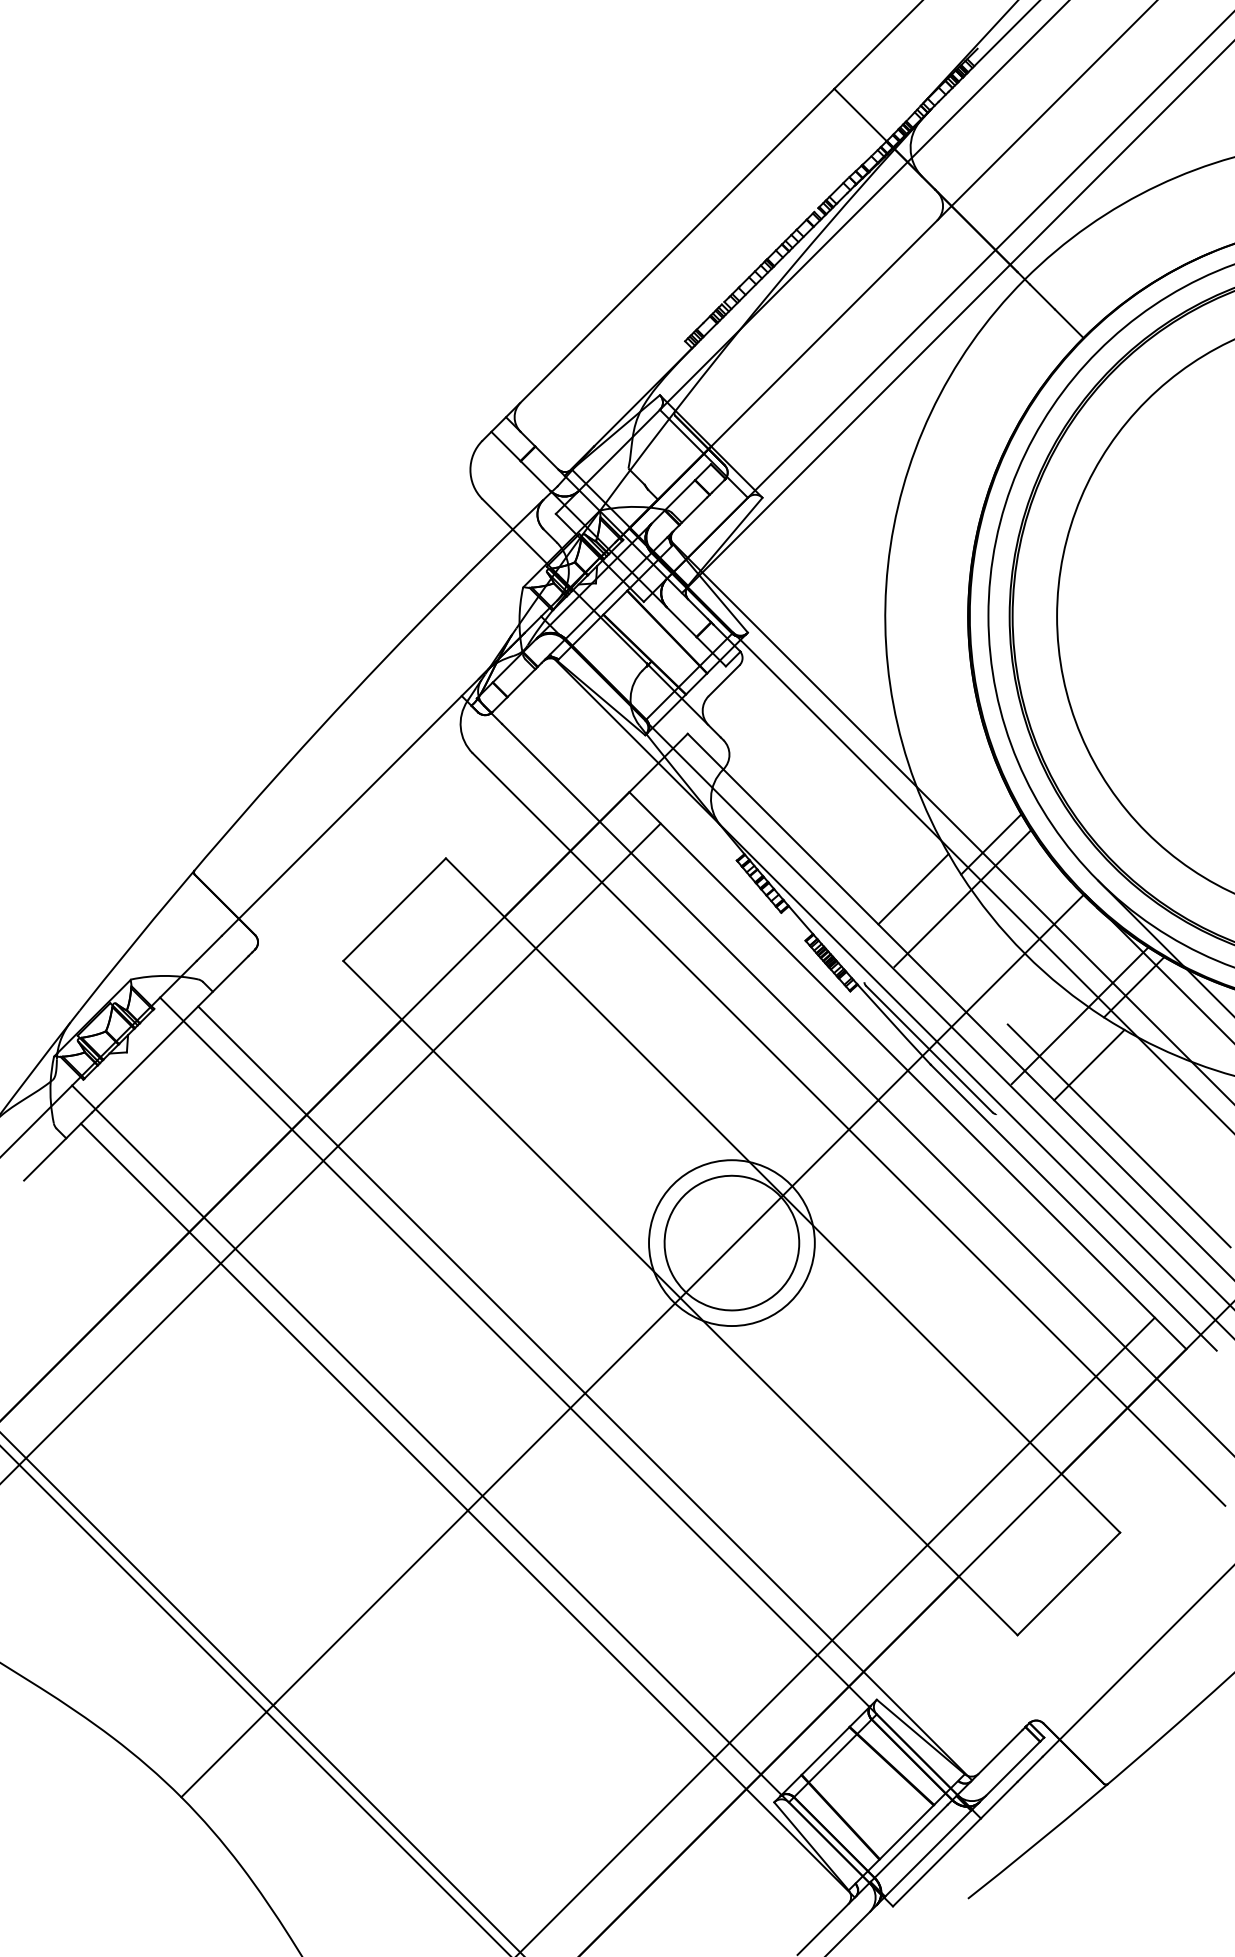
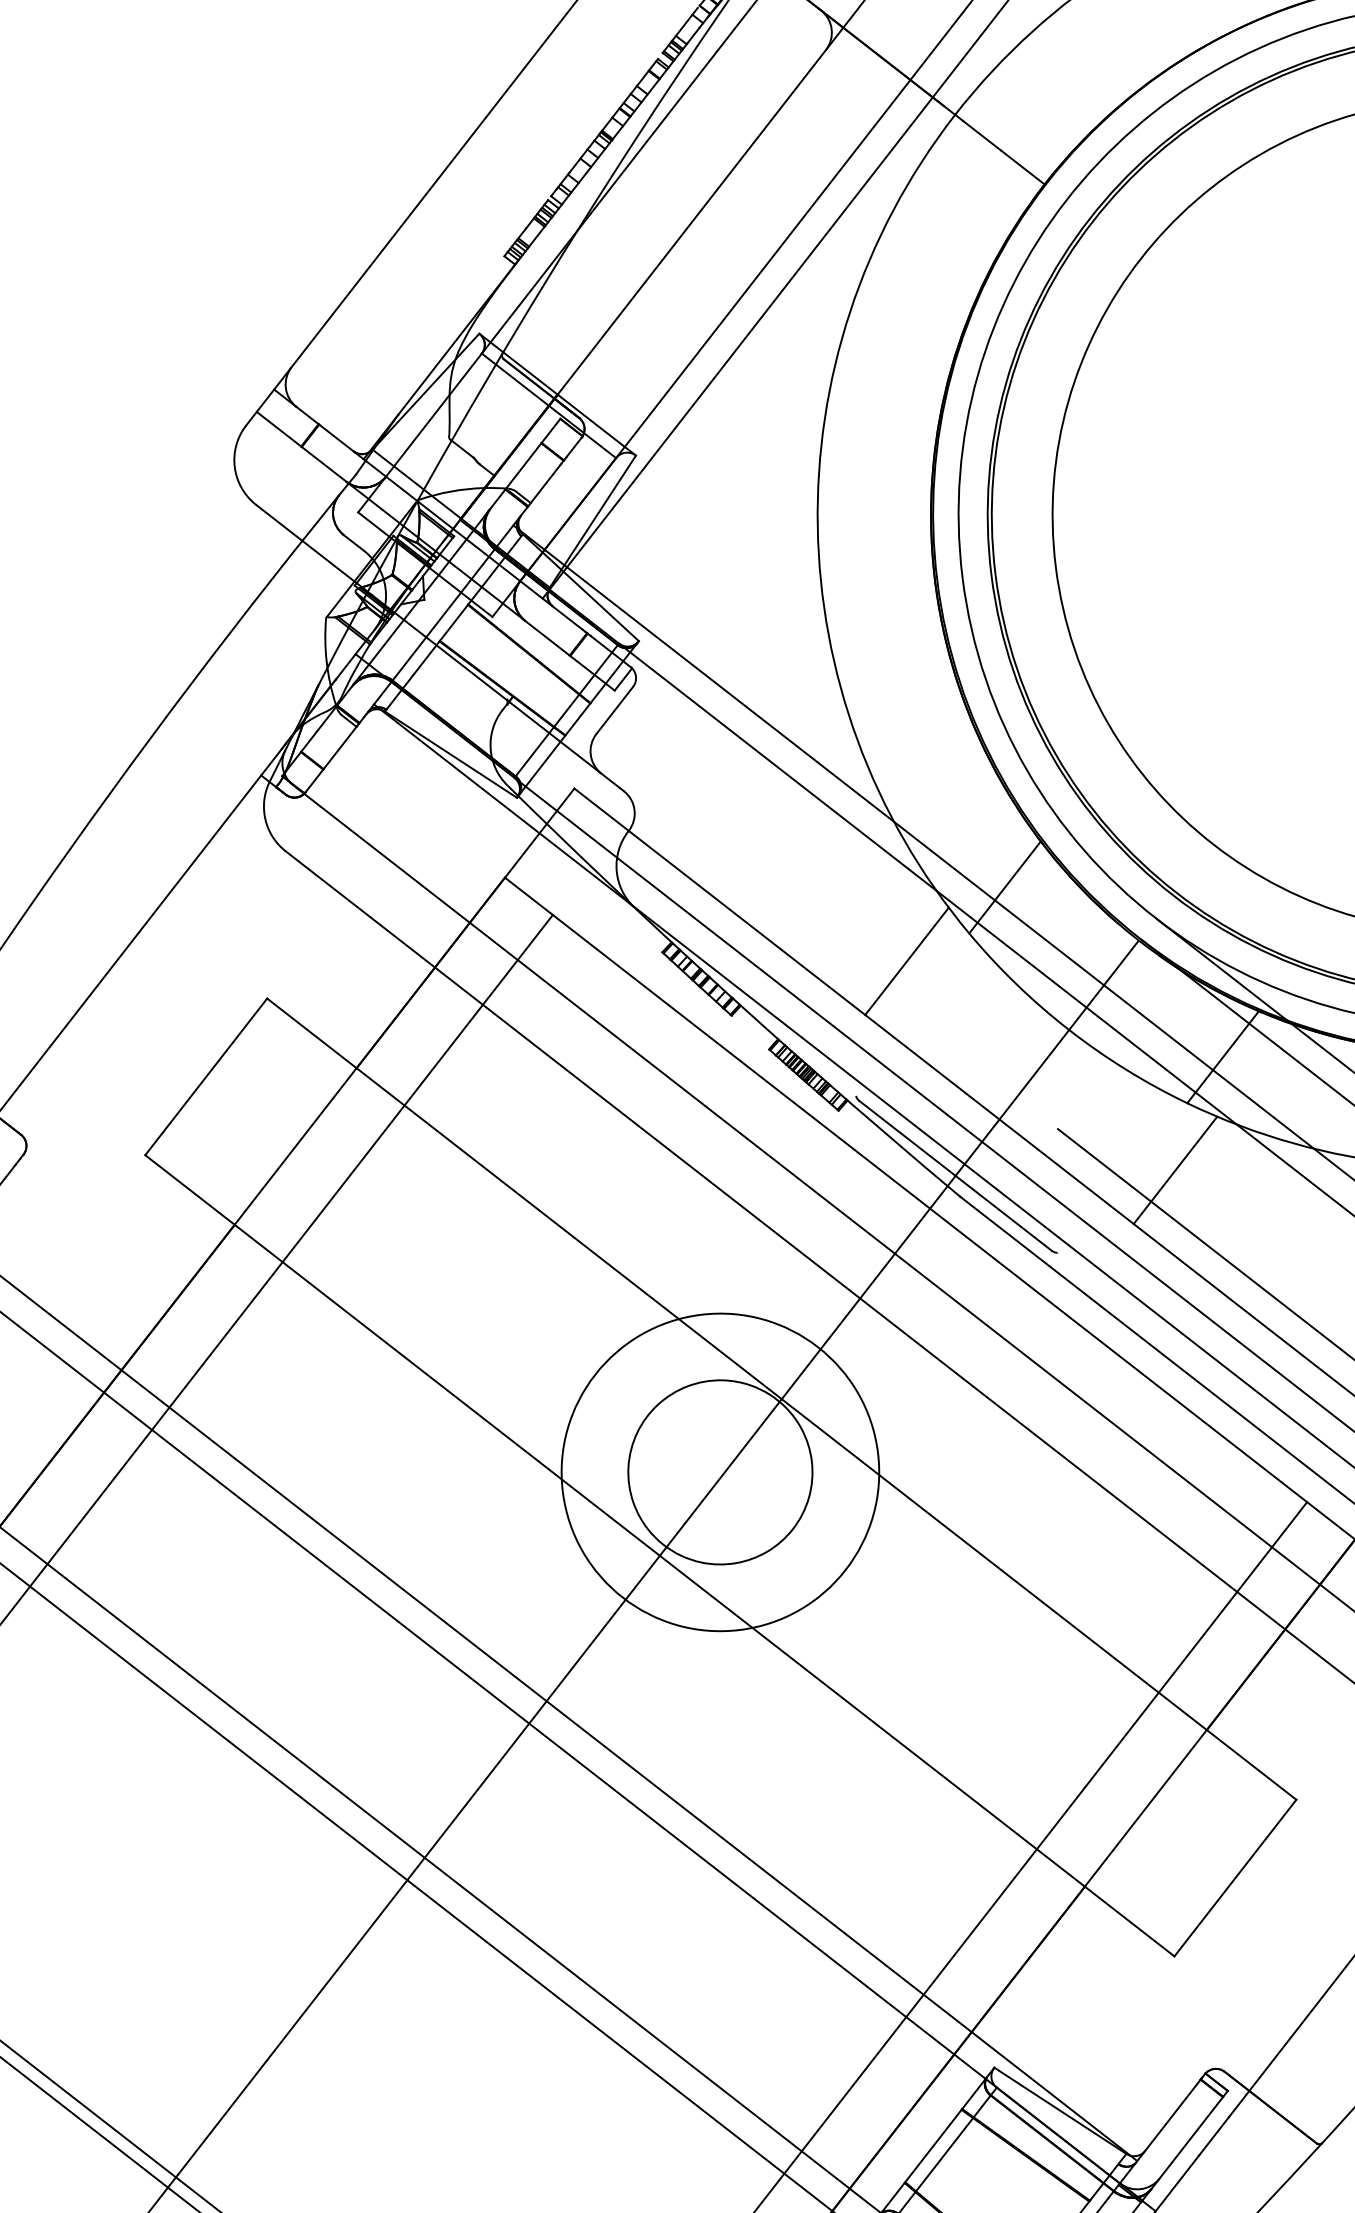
line: (962, 898) -> (975, 965), removed
line: (1079, 1015) -> (1153, 1104), removed
circle: (731, 1243) -> (719, 1473), size x1.4

